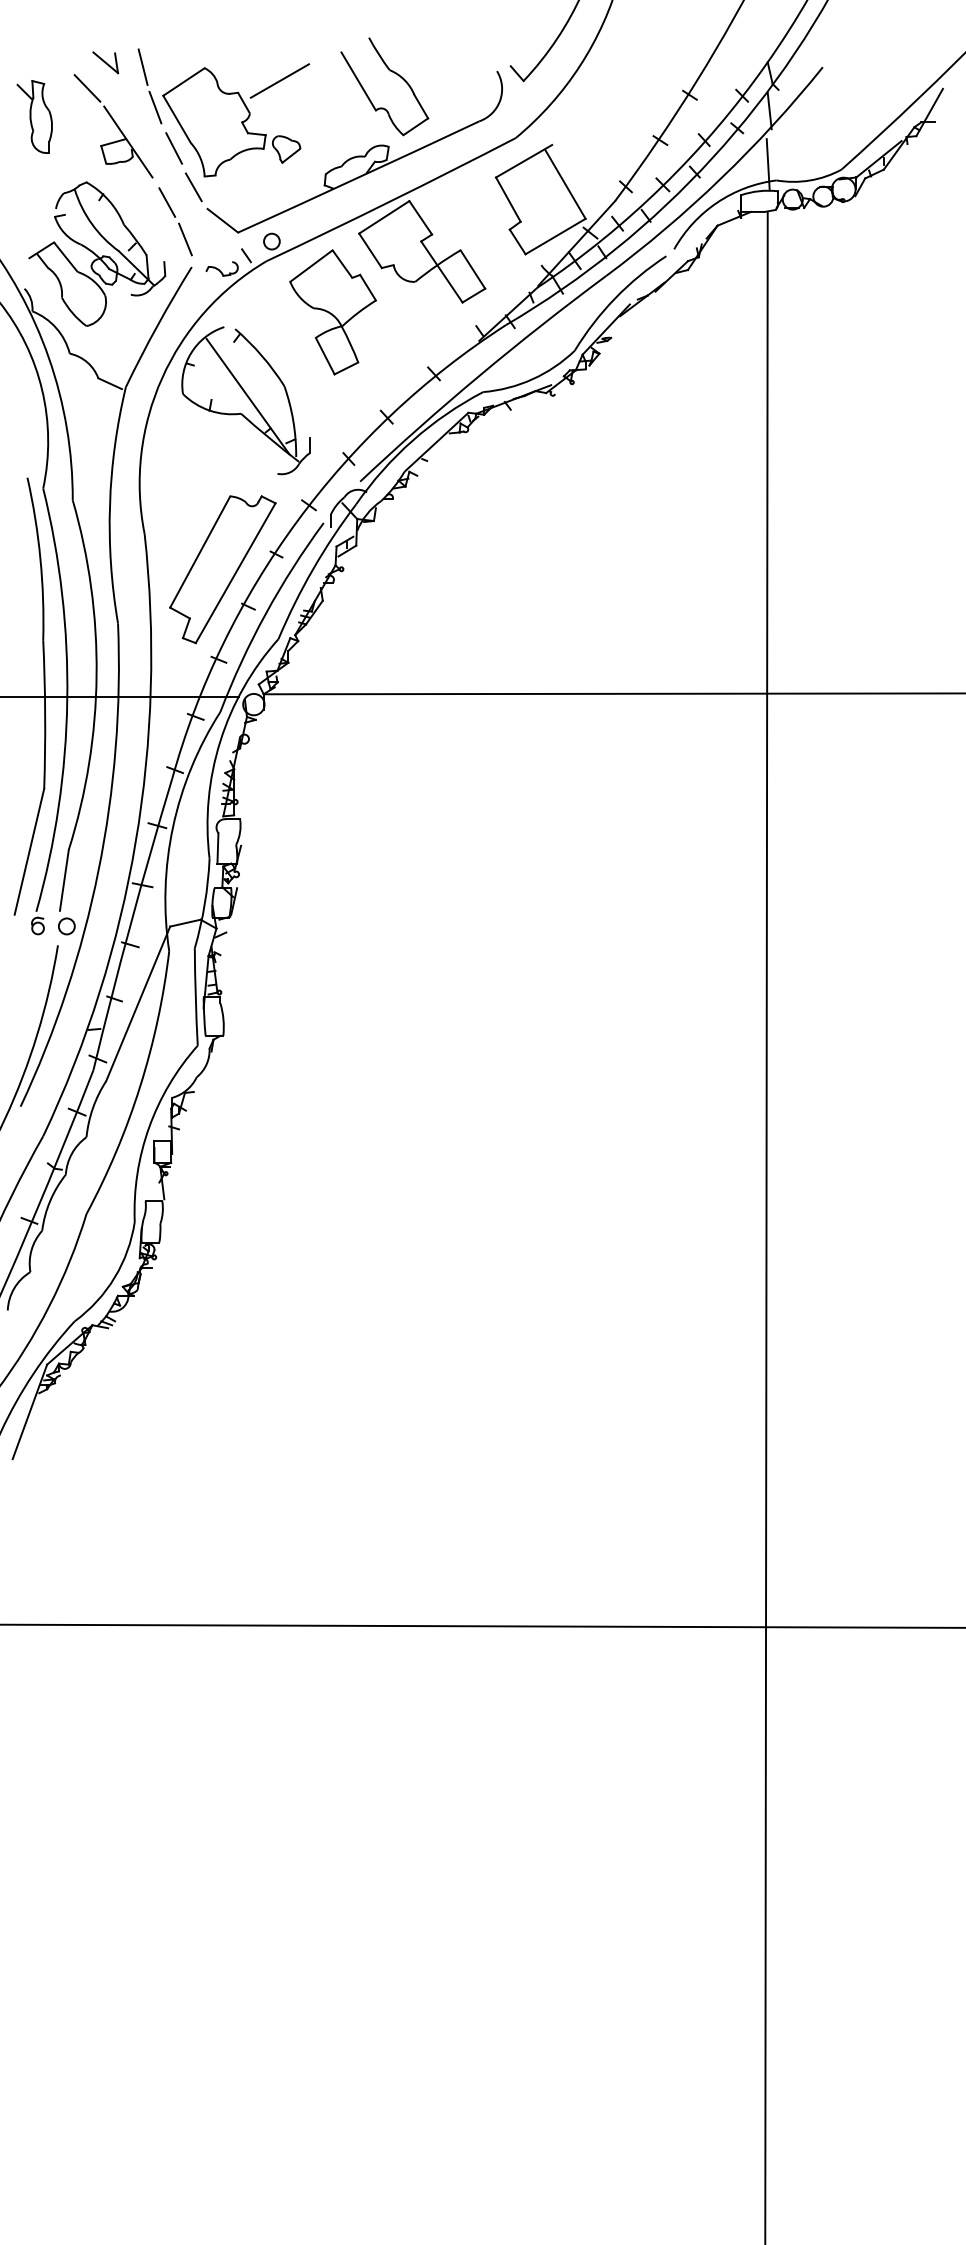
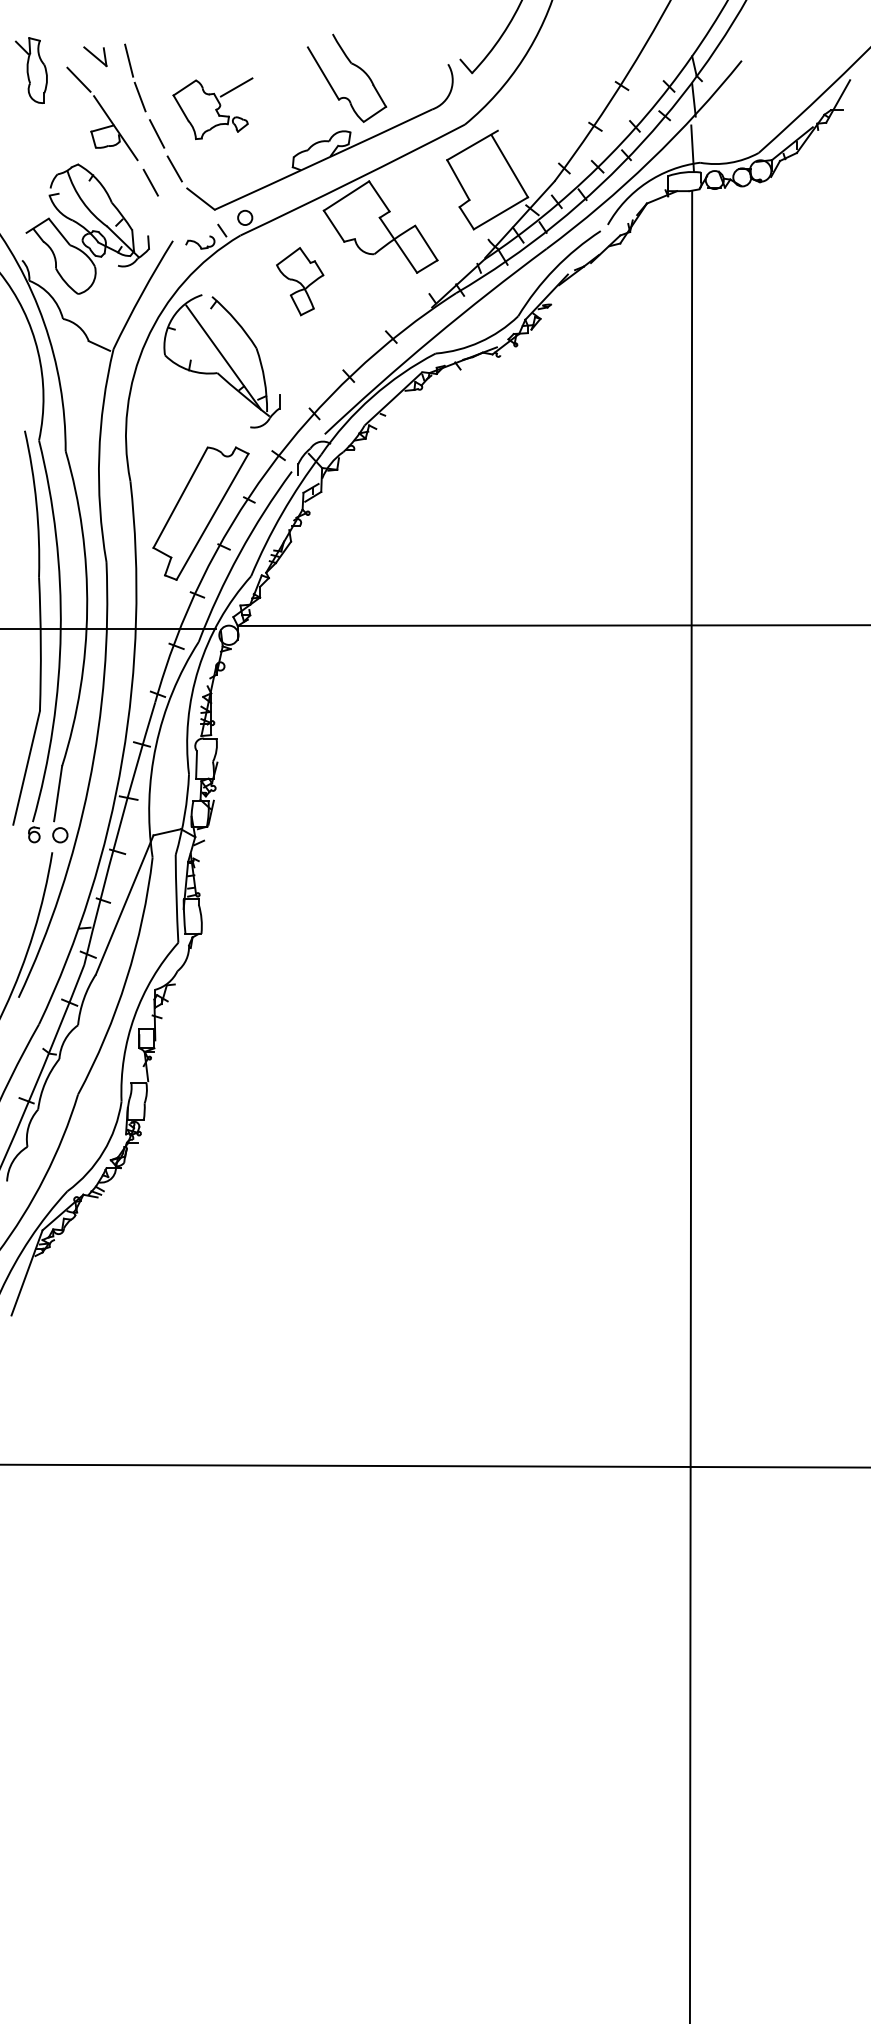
part: (33, 116) -> (30, 70), moved
part: (235, 120) -> (212, 108), size x0.6
line: (185, 238) -> (167, 215), removed
part: (332, 312) -> (299, 281), size x0.6

